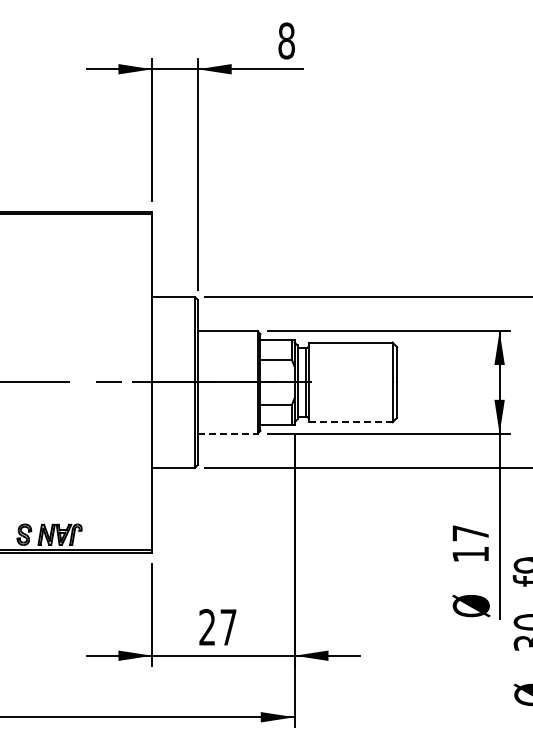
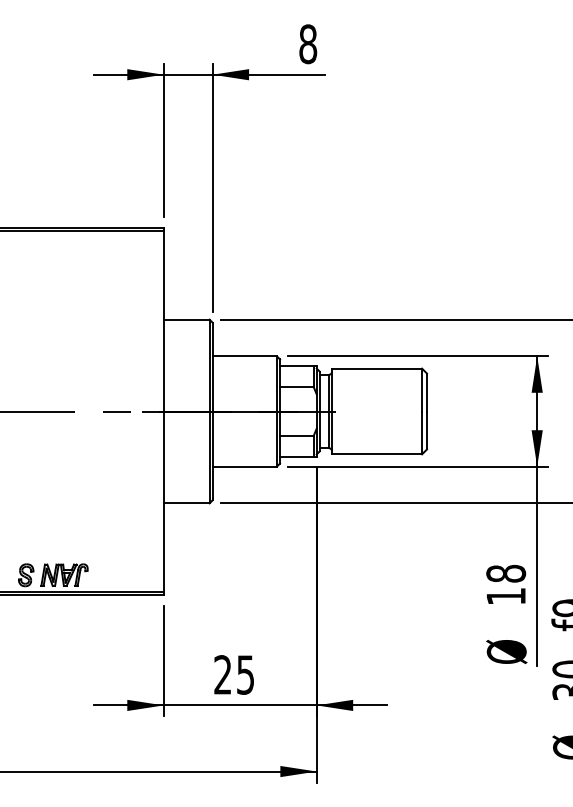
line: (350, 422) -> (376, 454), dashed -> solid
line: (227, 433) -> (244, 466), dashed -> solid
text: (470, 533) -> (505, 573), 17 -> 18
text: (228, 627) -> (245, 675), 27 -> 25

